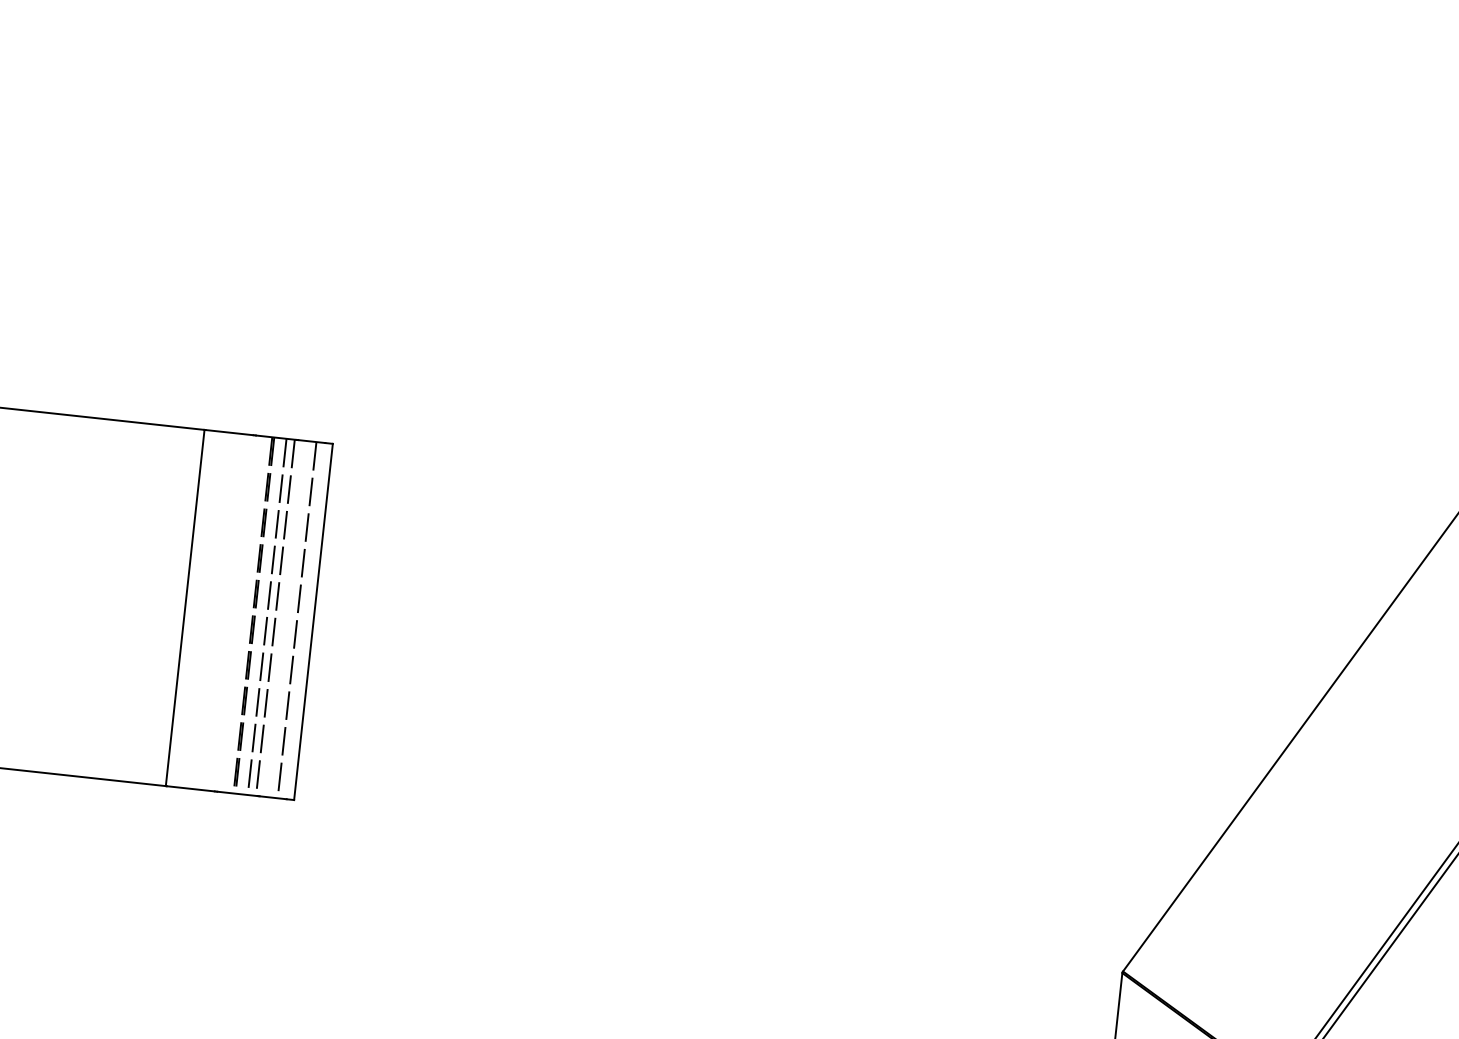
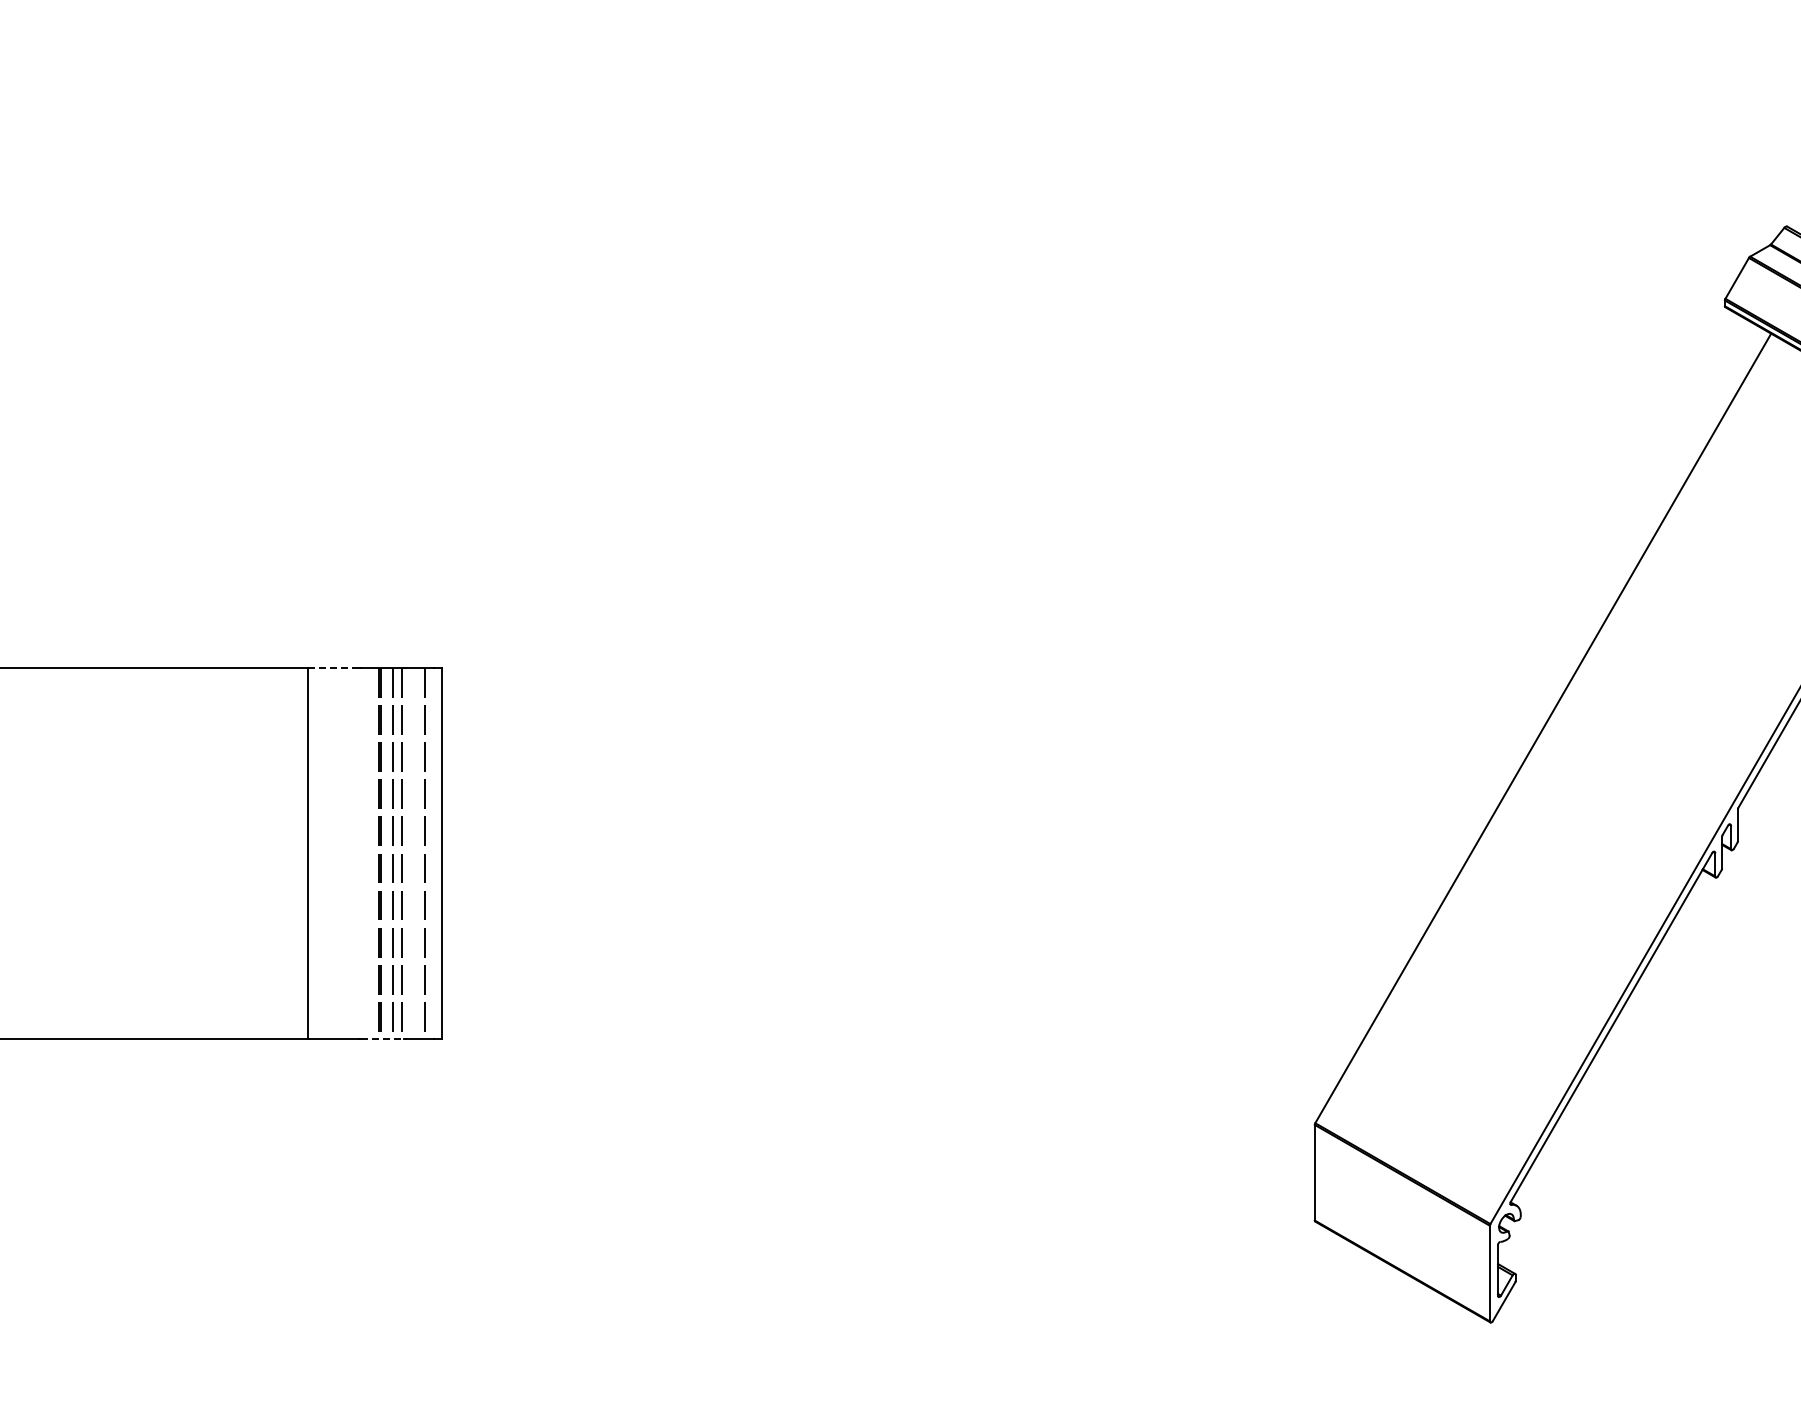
line: (229, 432) -> (333, 667), solid -> dashed
line: (238, 794) -> (383, 1039), solid -> dashed

